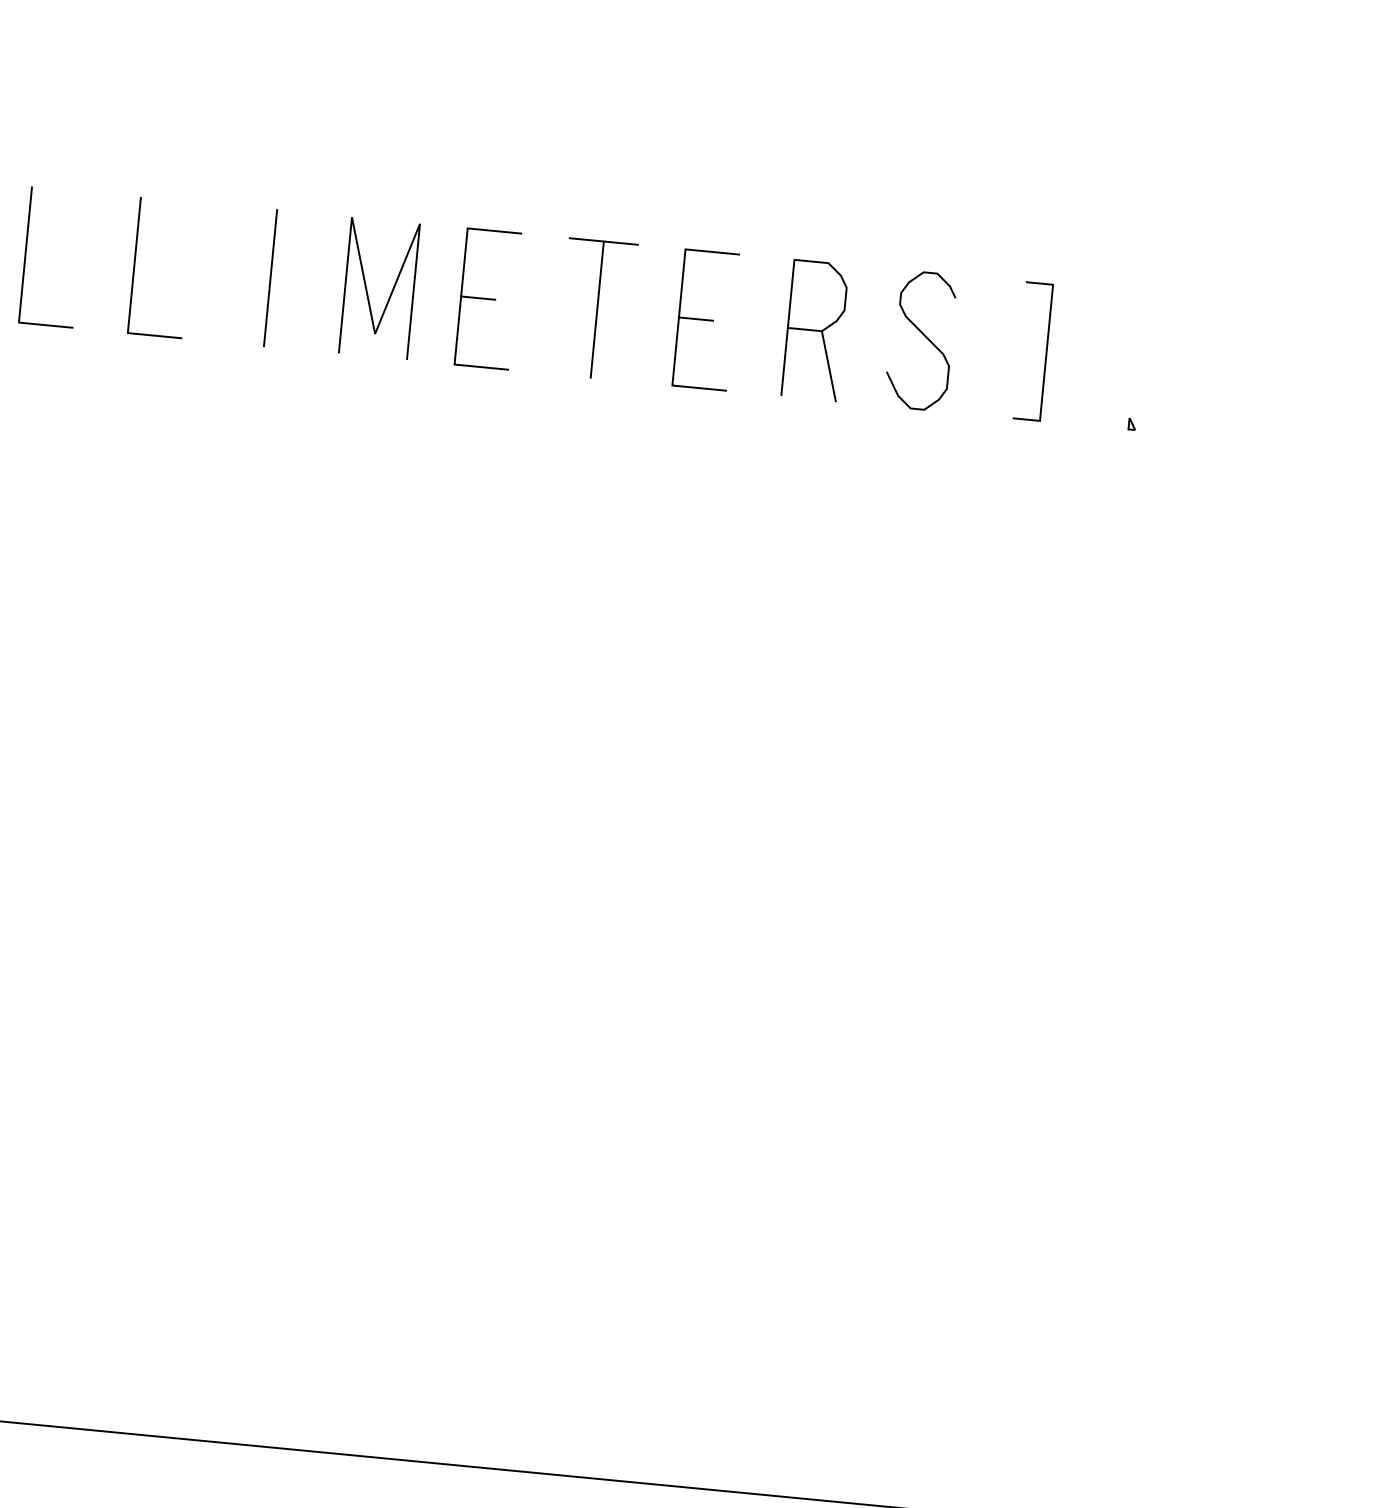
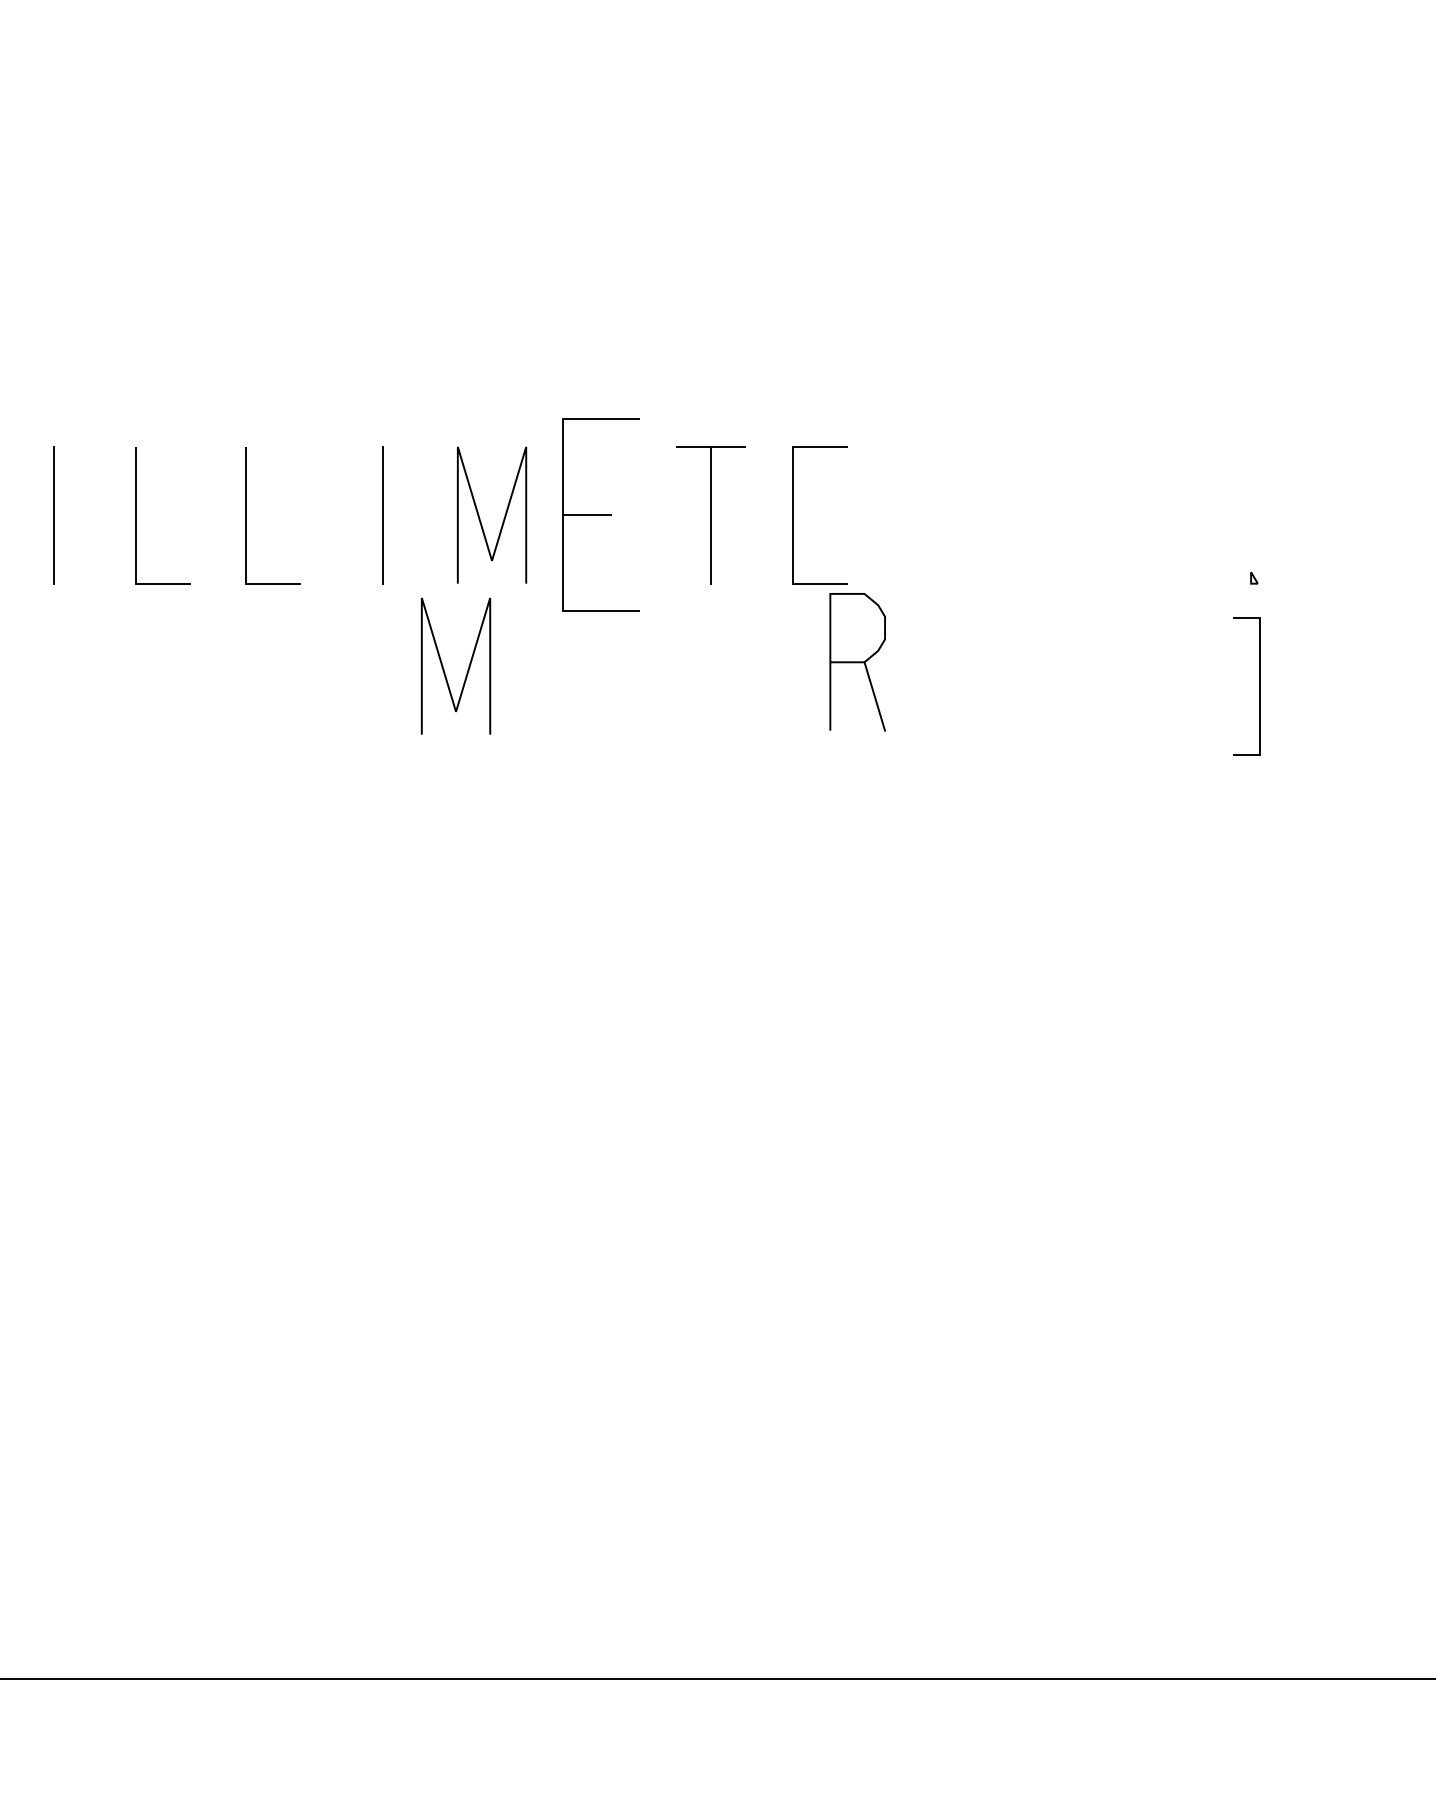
part: (487, 299) -> (600, 515), size x1.4
line: (695, 319) -> (809, 515), removed
part: (814, 330) -> (857, 662), moved
curve: (924, 337) -> (1039, 511), removed
line: (1045, 352) -> (1259, 686), moved
line: (340, 439) -> (467, 669), added

